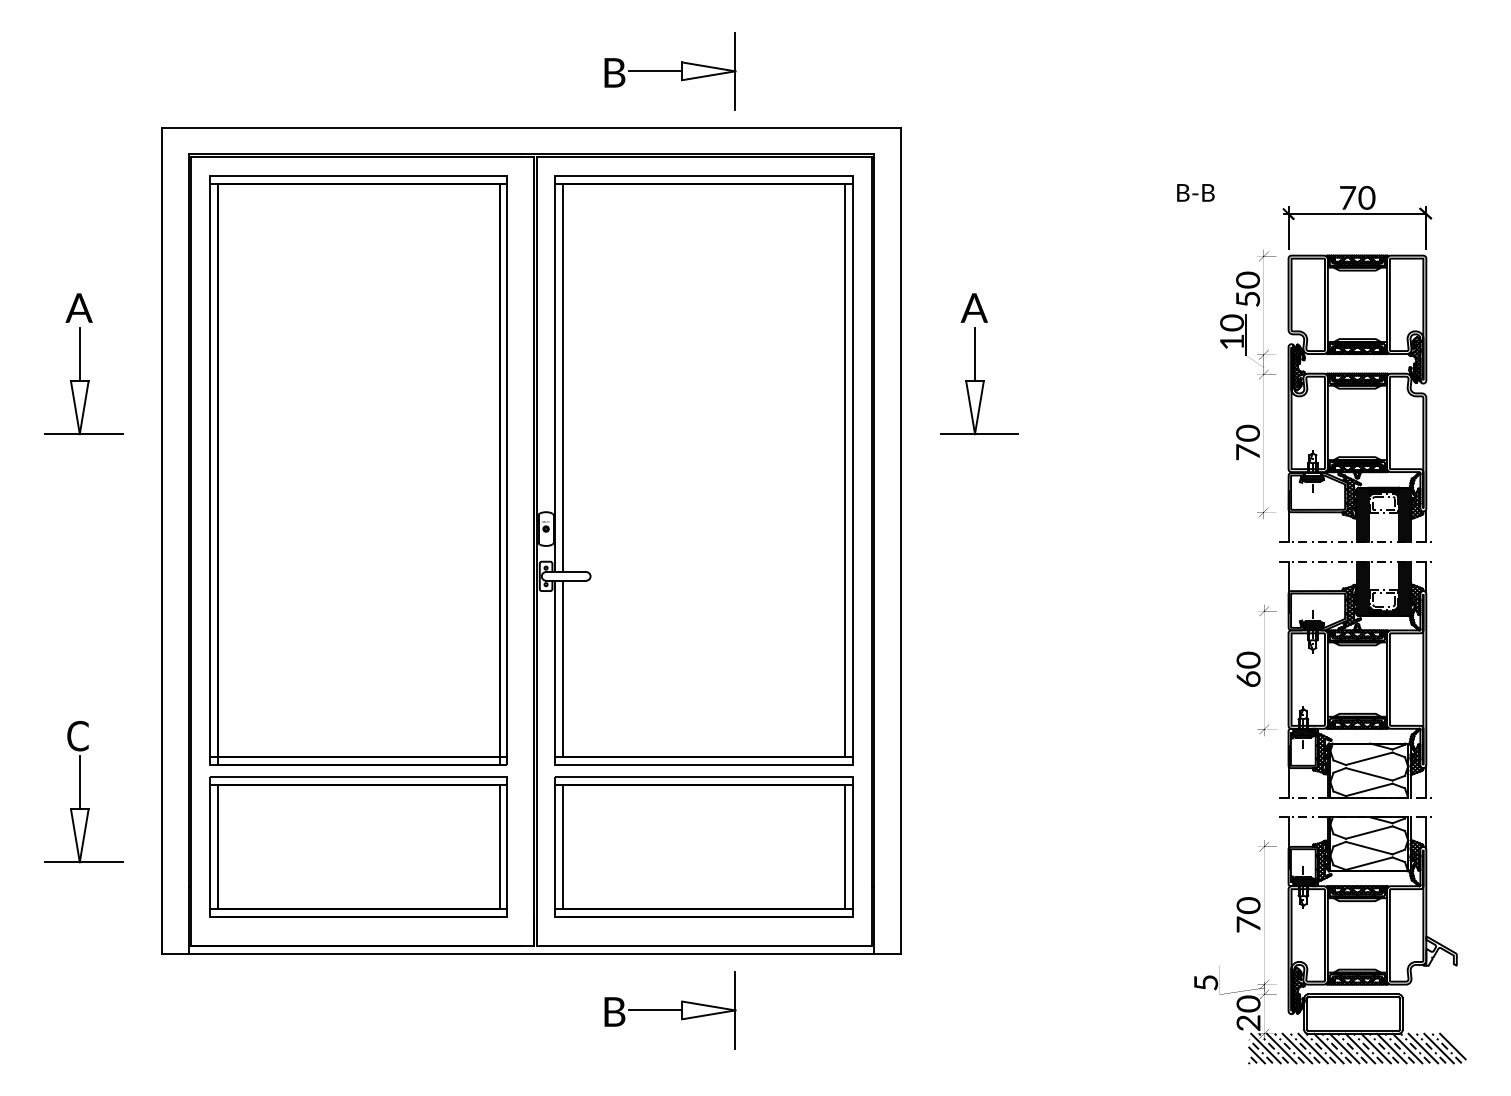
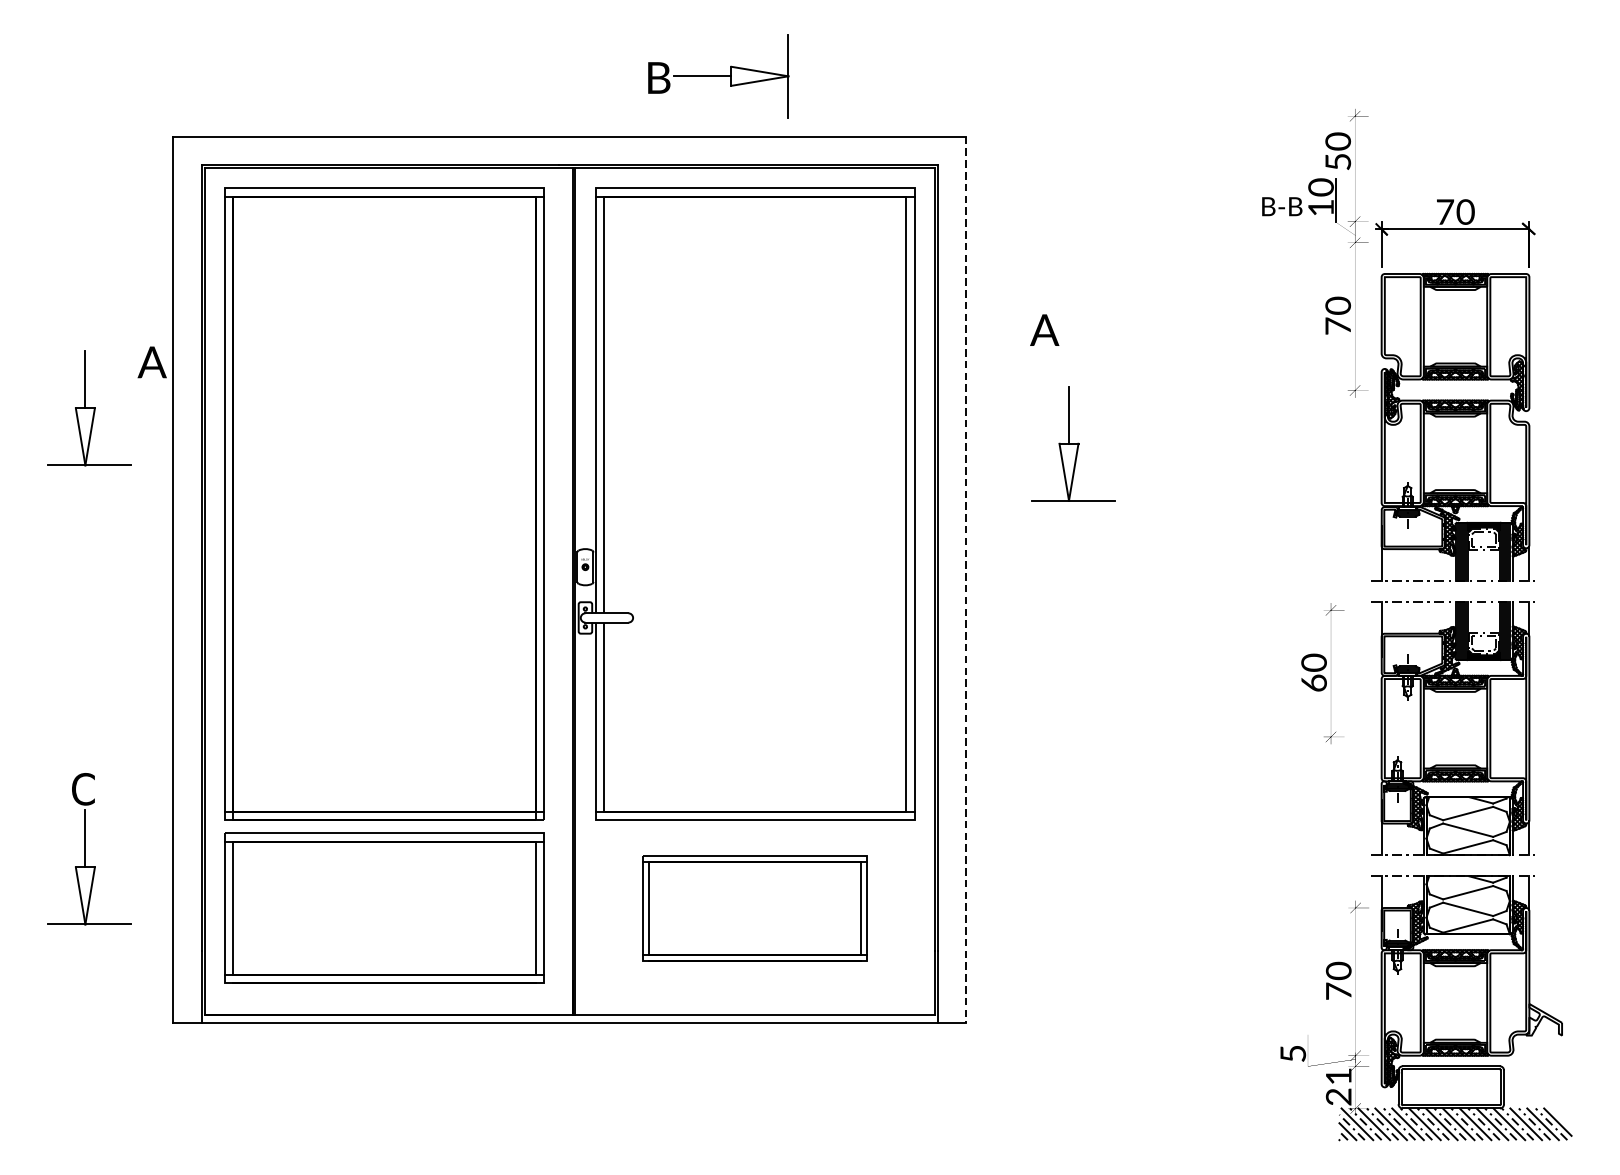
text: (78, 307) -> (151, 361), moved
part: (1259, 379) -> (1350, 248), moved
part: (979, 381) -> (1073, 444), moved
line: (901, 541) -> (966, 580), solid -> dashed
text: (1256, 669) -> (1322, 672), moved
part: (703, 846) -> (754, 907), size x0.7
text: (1248, 1003) -> (1338, 1075), 20 -> 21
part: (670, 1010) -> (718, 1083), removed

